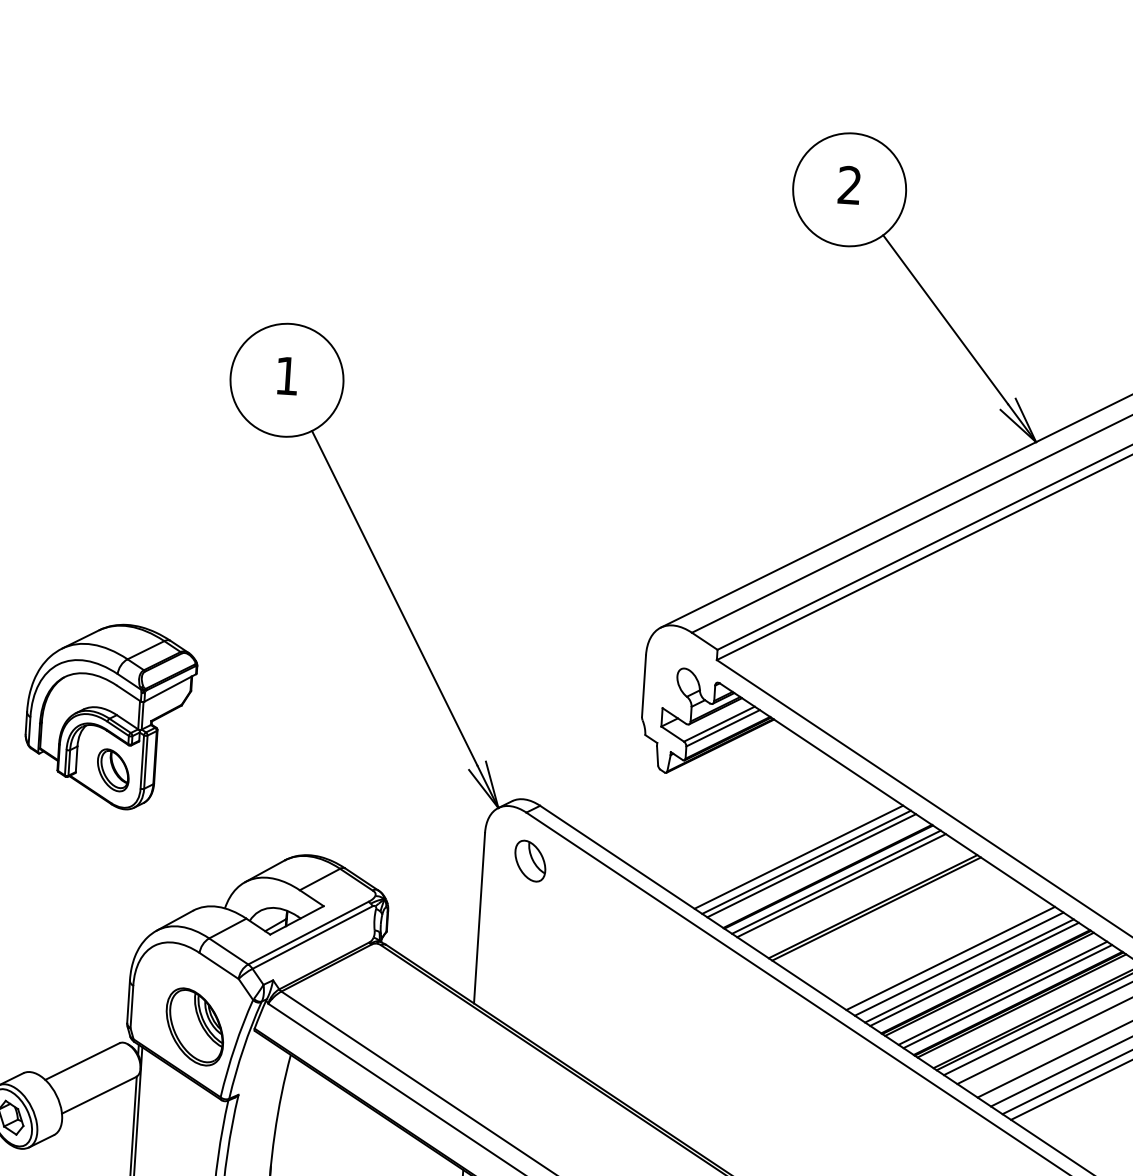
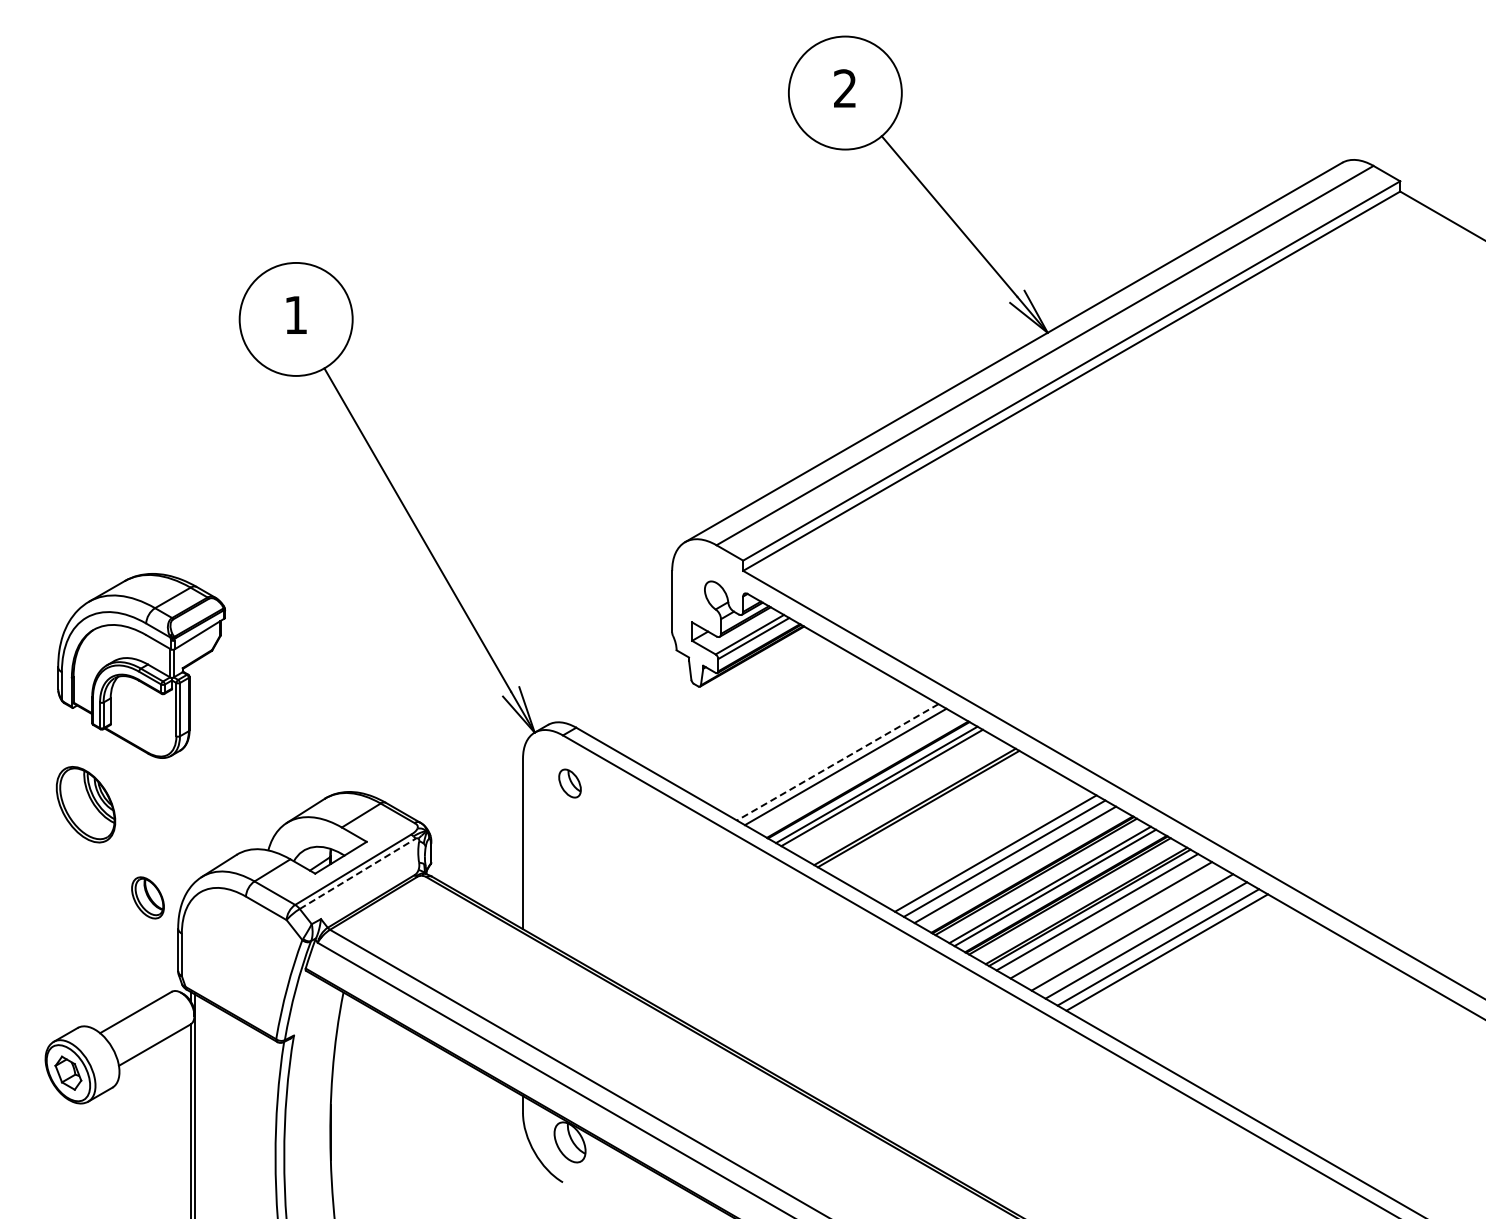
part: (112, 769) -> (147, 897), moved
line: (798, 857) -> (837, 762), solid -> dashed
part: (529, 861) -> (569, 783), size x0.7
line: (811, 865) -> (850, 769), removed
line: (312, 937) -> (357, 873), solid -> dashed
line: (974, 973) -> (1020, 867), removed
part: (194, 1026) -> (85, 804), moved

